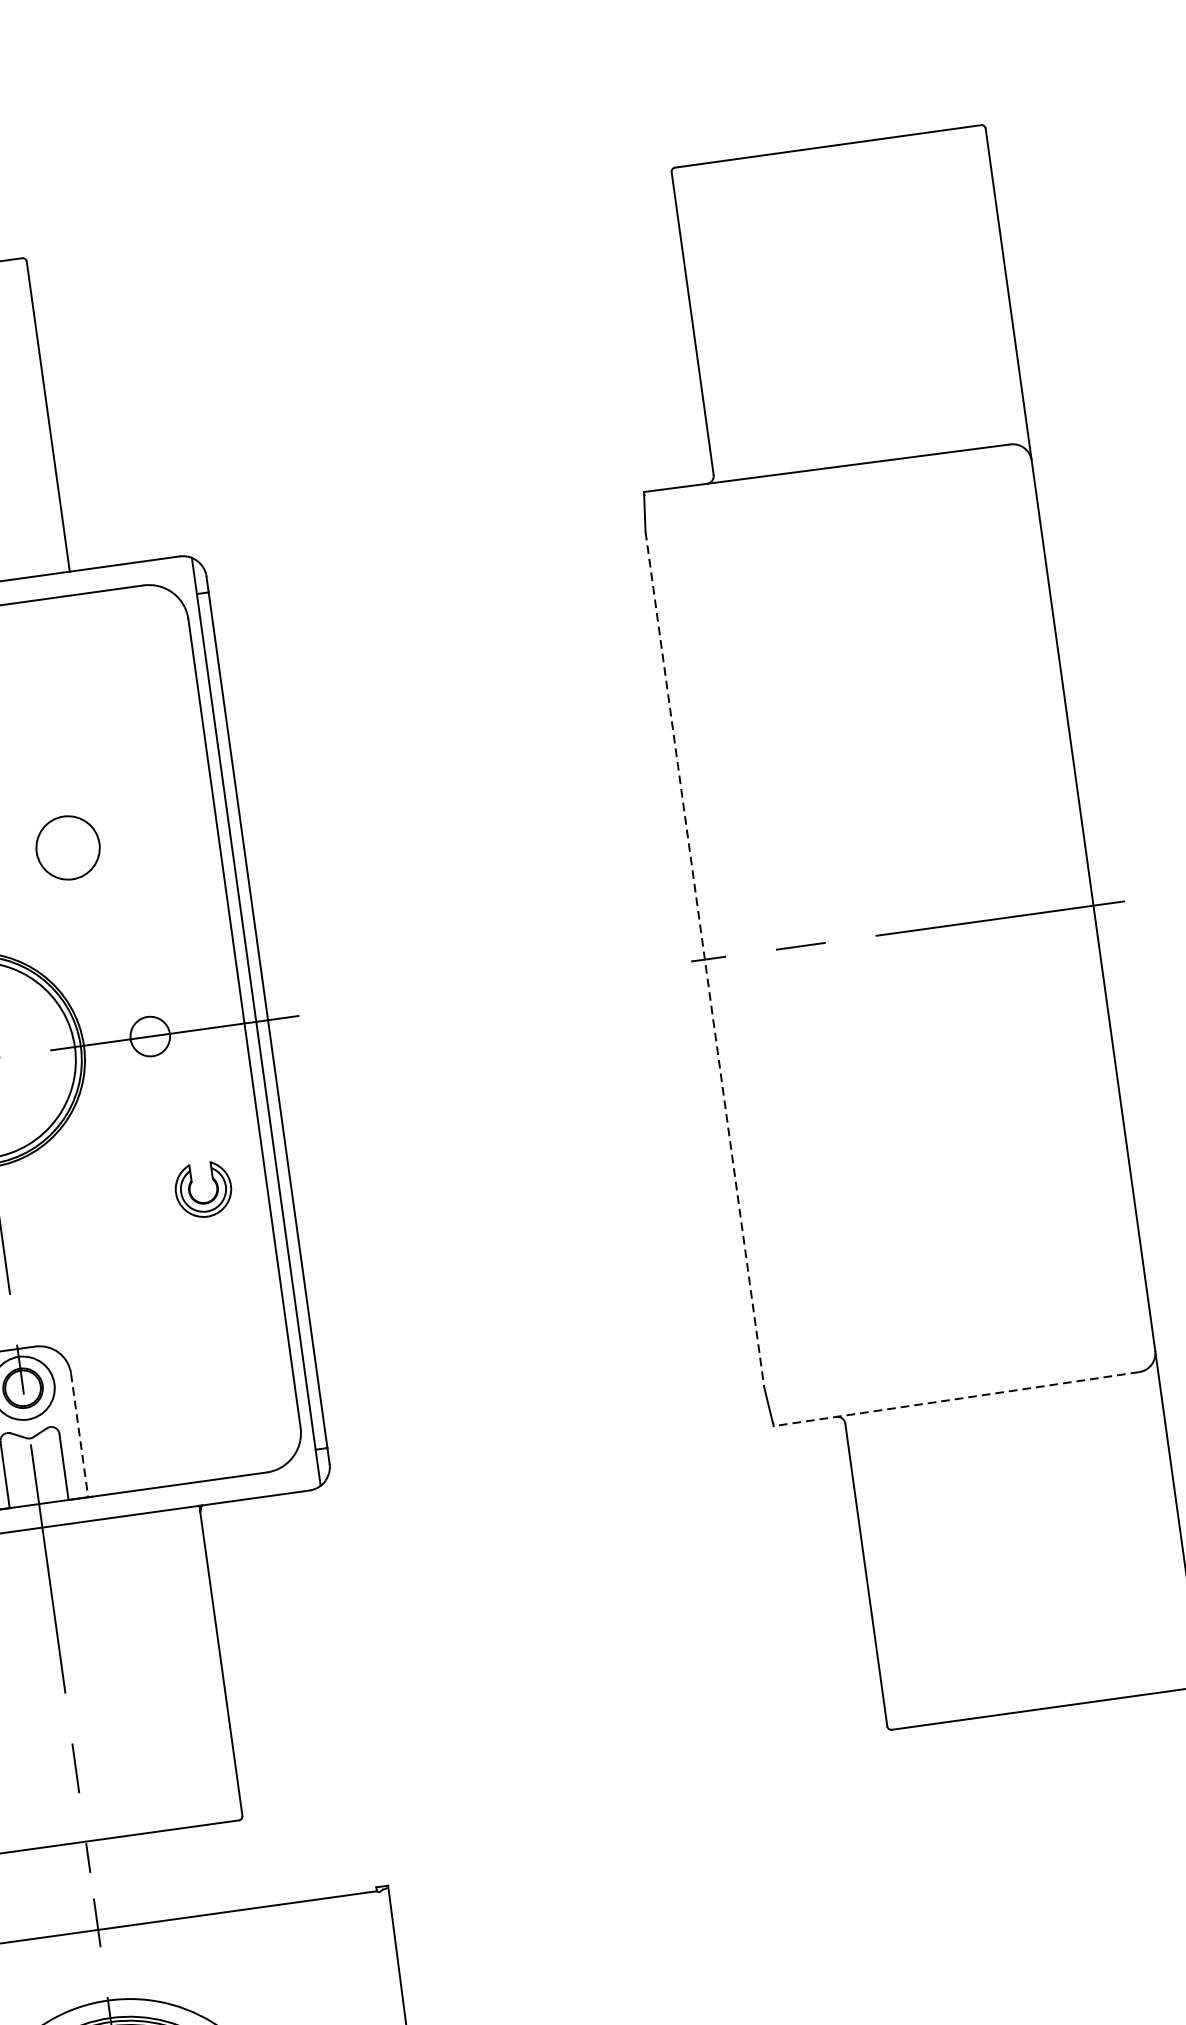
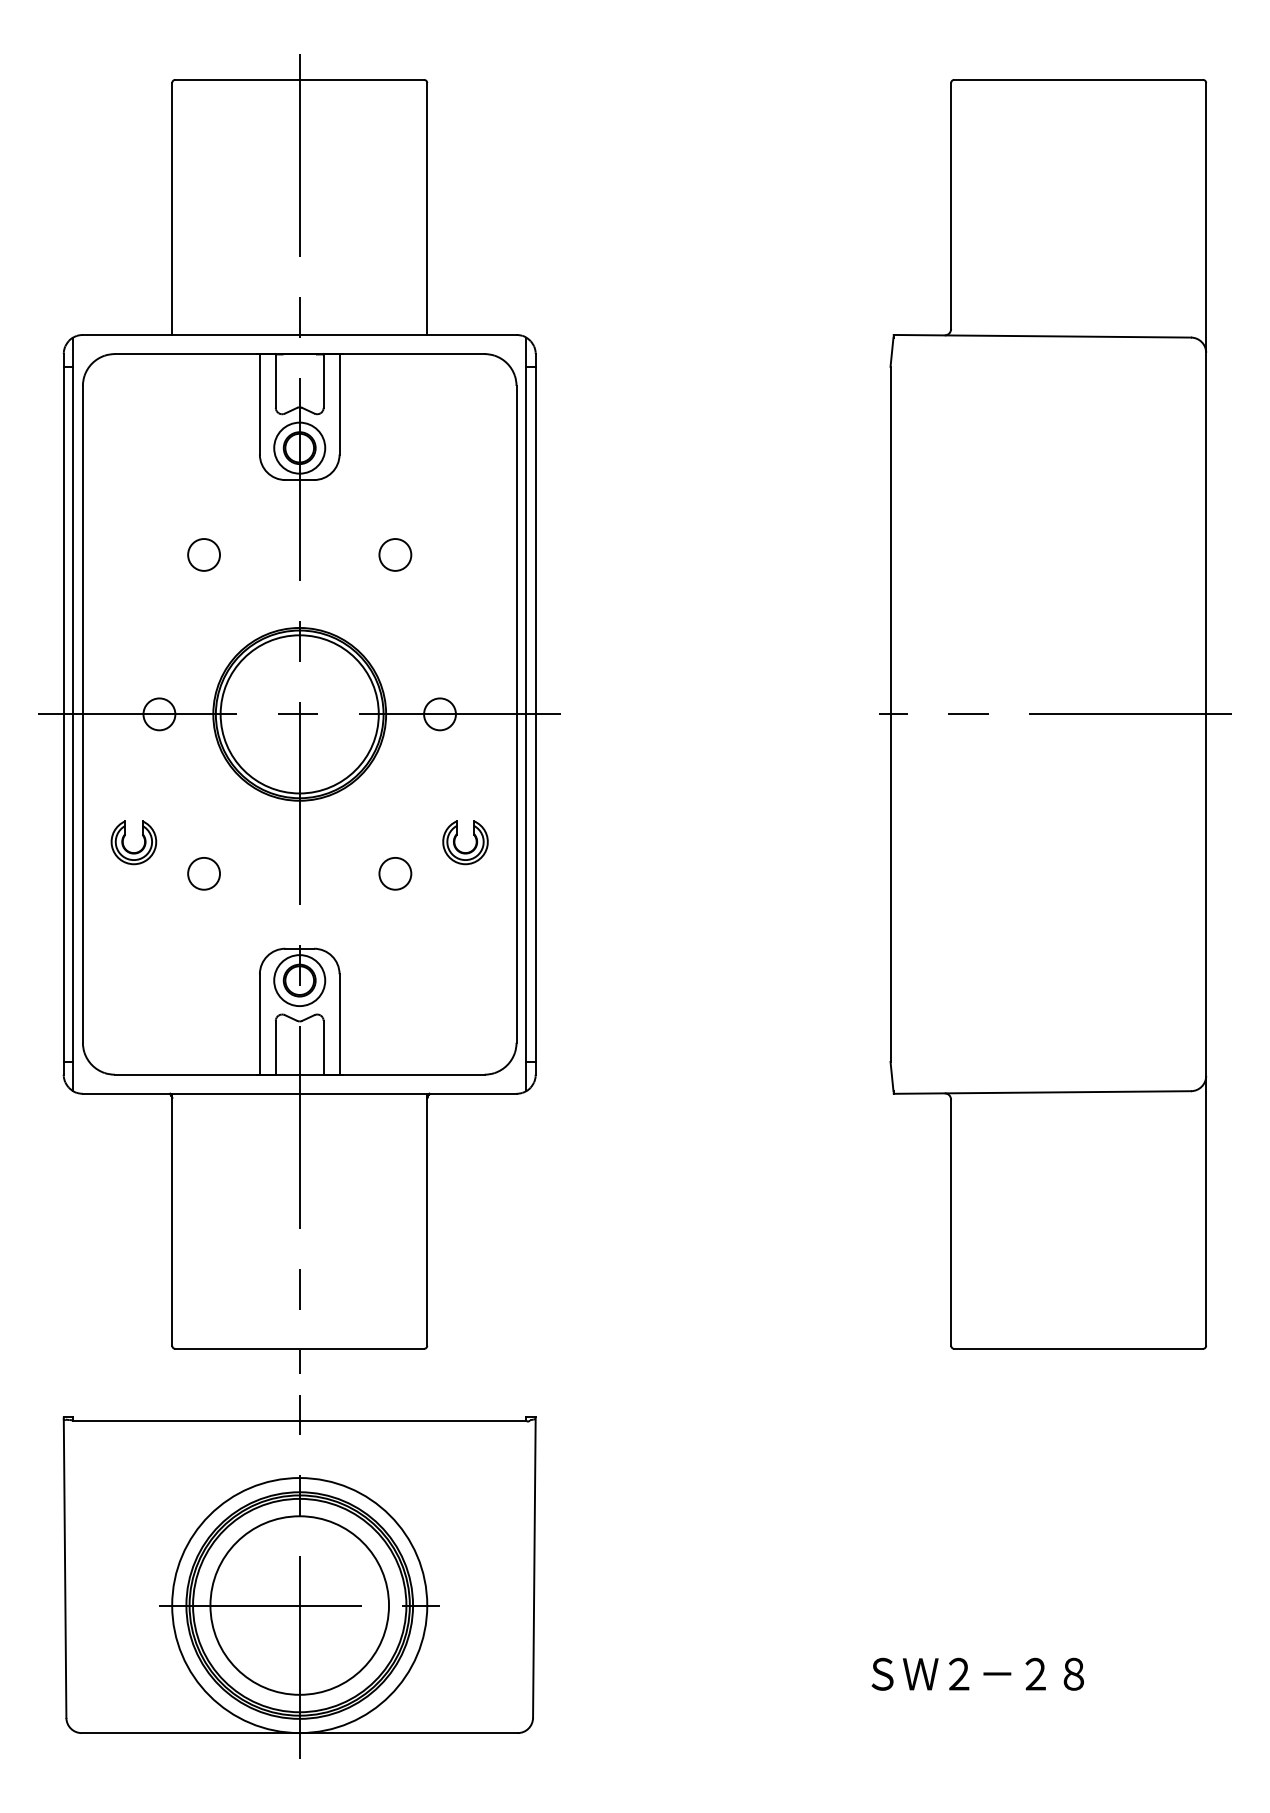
circle: (68, 847) -> (395, 554), size x0.62
line: (704, 959) -> (890, 714), dashed -> solid
circle: (122, 1240) -> (395, 873), added
line: (956, 1399) -> (1042, 1092), dashed -> solid
line: (79, 1435) -> (339, 1024), dashed -> solid

